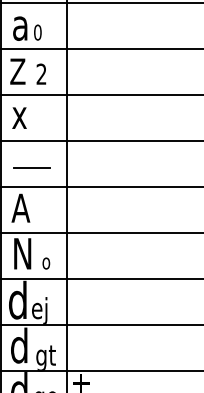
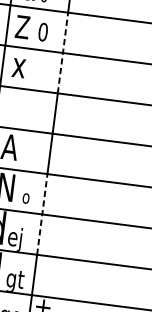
text: (41, 73) -> (43, 31), 2 -> 0
line: (66, 94) -> (62, 52), solid -> dashed
line: (31, 167) -> (23, 112), removed
line: (66, 278) -> (42, 213), solid -> dashed

